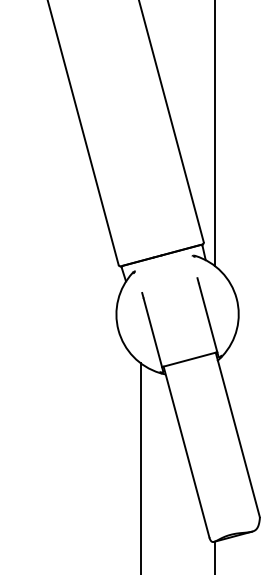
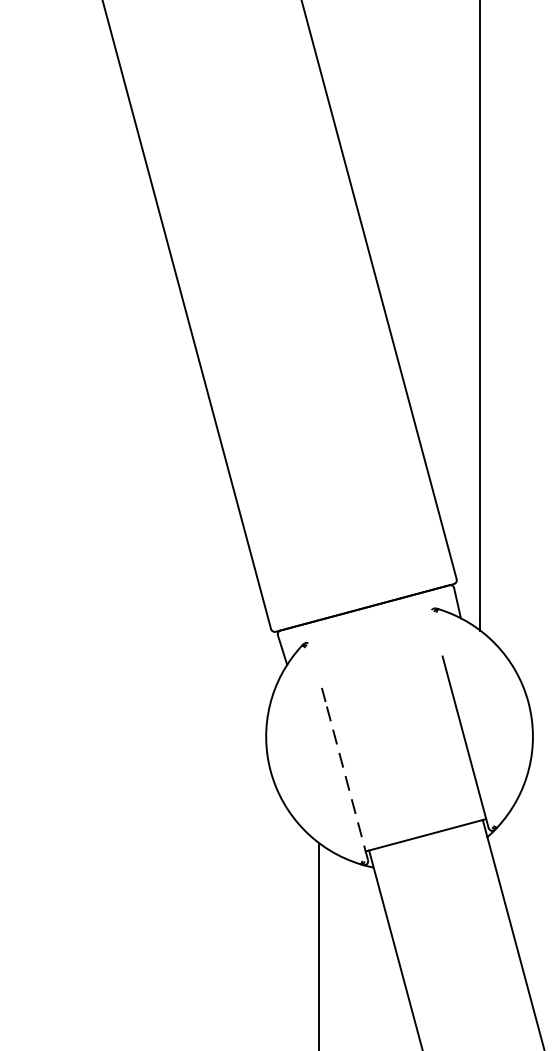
line: (153, 334) -> (347, 780), solid -> dashed

